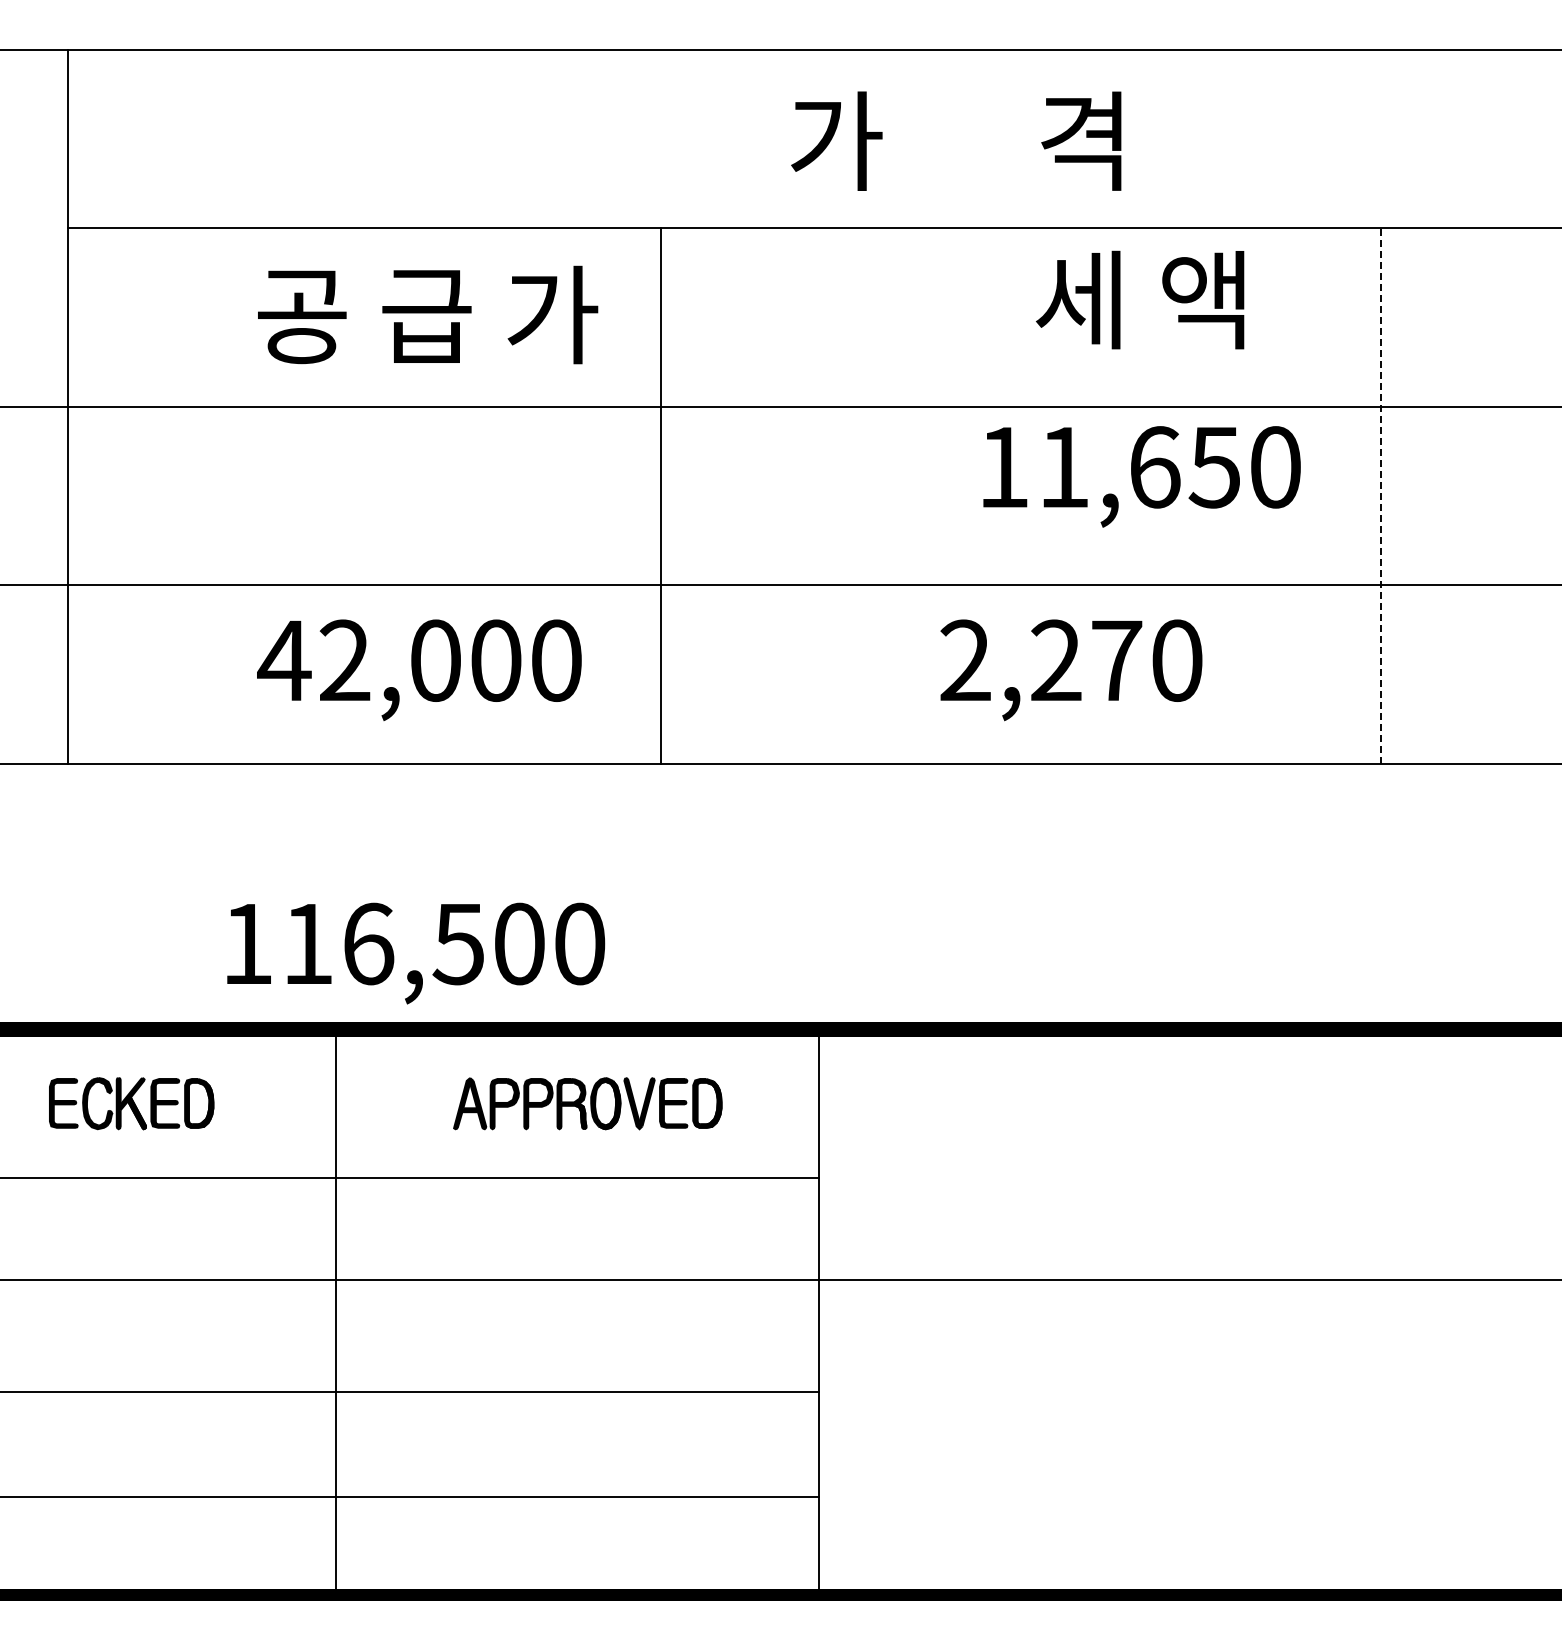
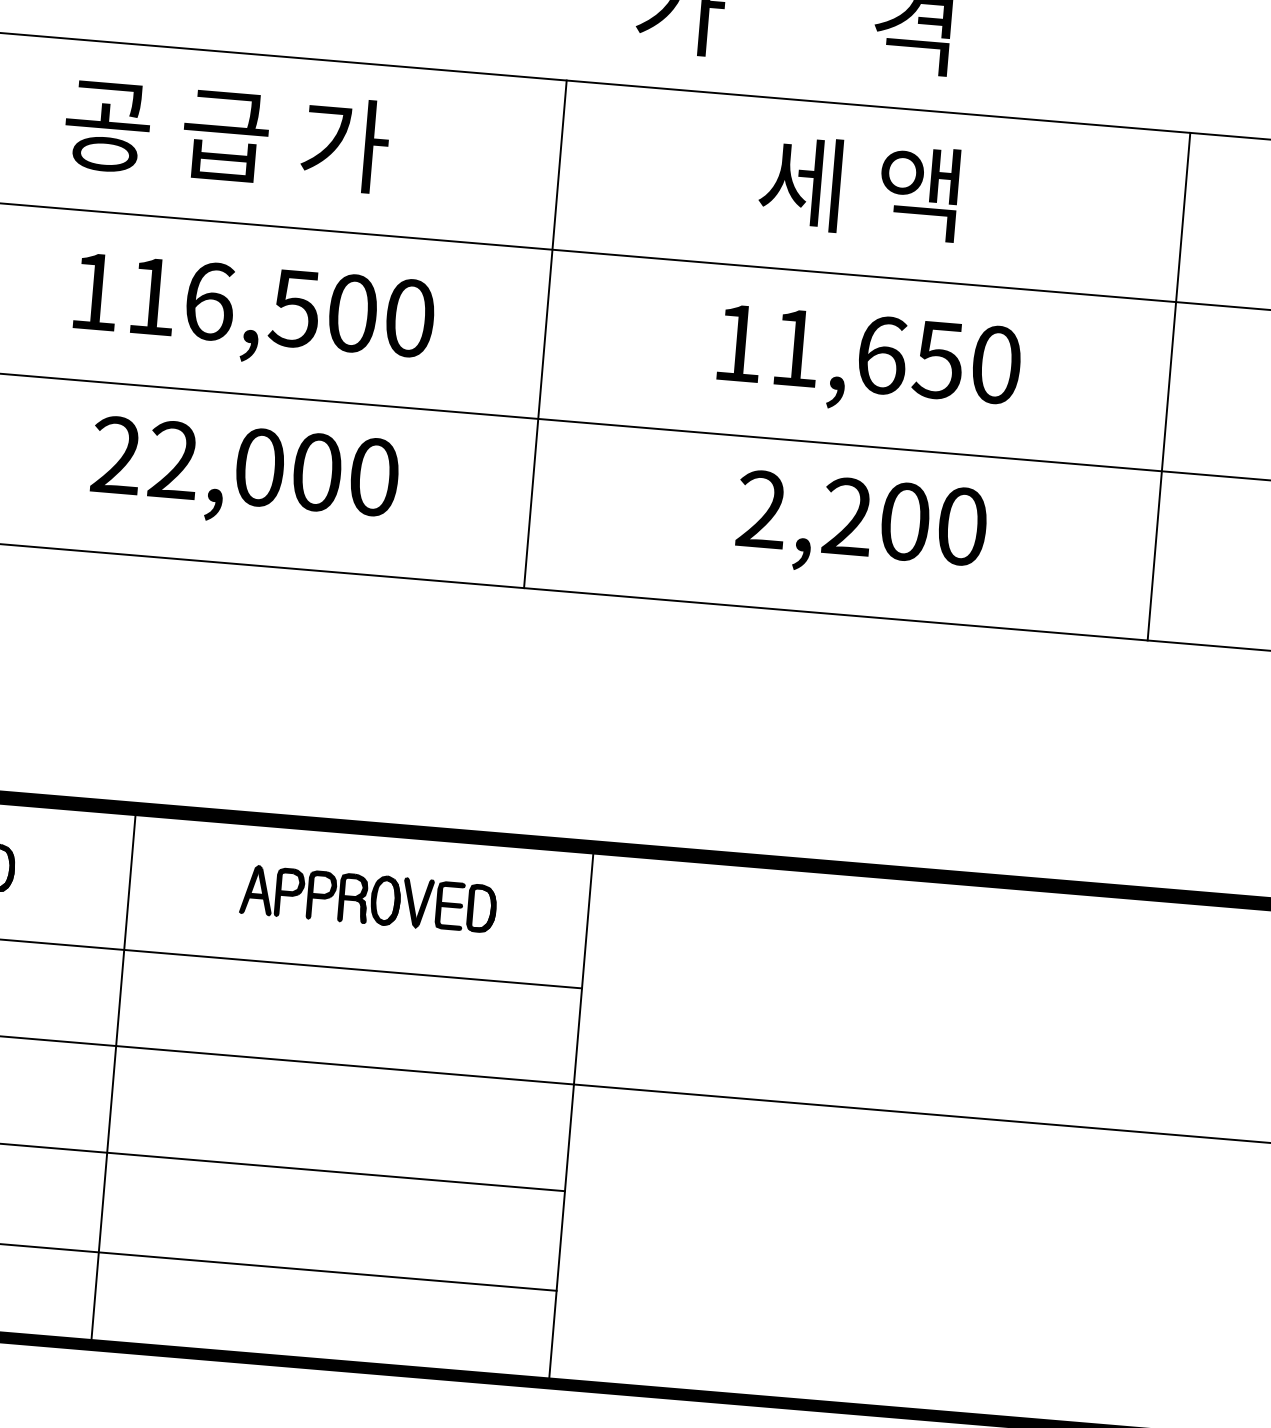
text: (1140, 299) -> (859, 187), moved
text: (428, 314) -> (227, 134), moved
text: (1141, 476) -> (868, 362), moved
line: (661, 495) -> (545, 333), moved
line: (1381, 495) -> (1169, 386), dashed -> solid
text: (284, 659) -> (116, 454), 42,000 -> 22,000
text: (1117, 660) -> (905, 521), 2,270 -> 2,200
text: (416, 953) -> (254, 314), moved

